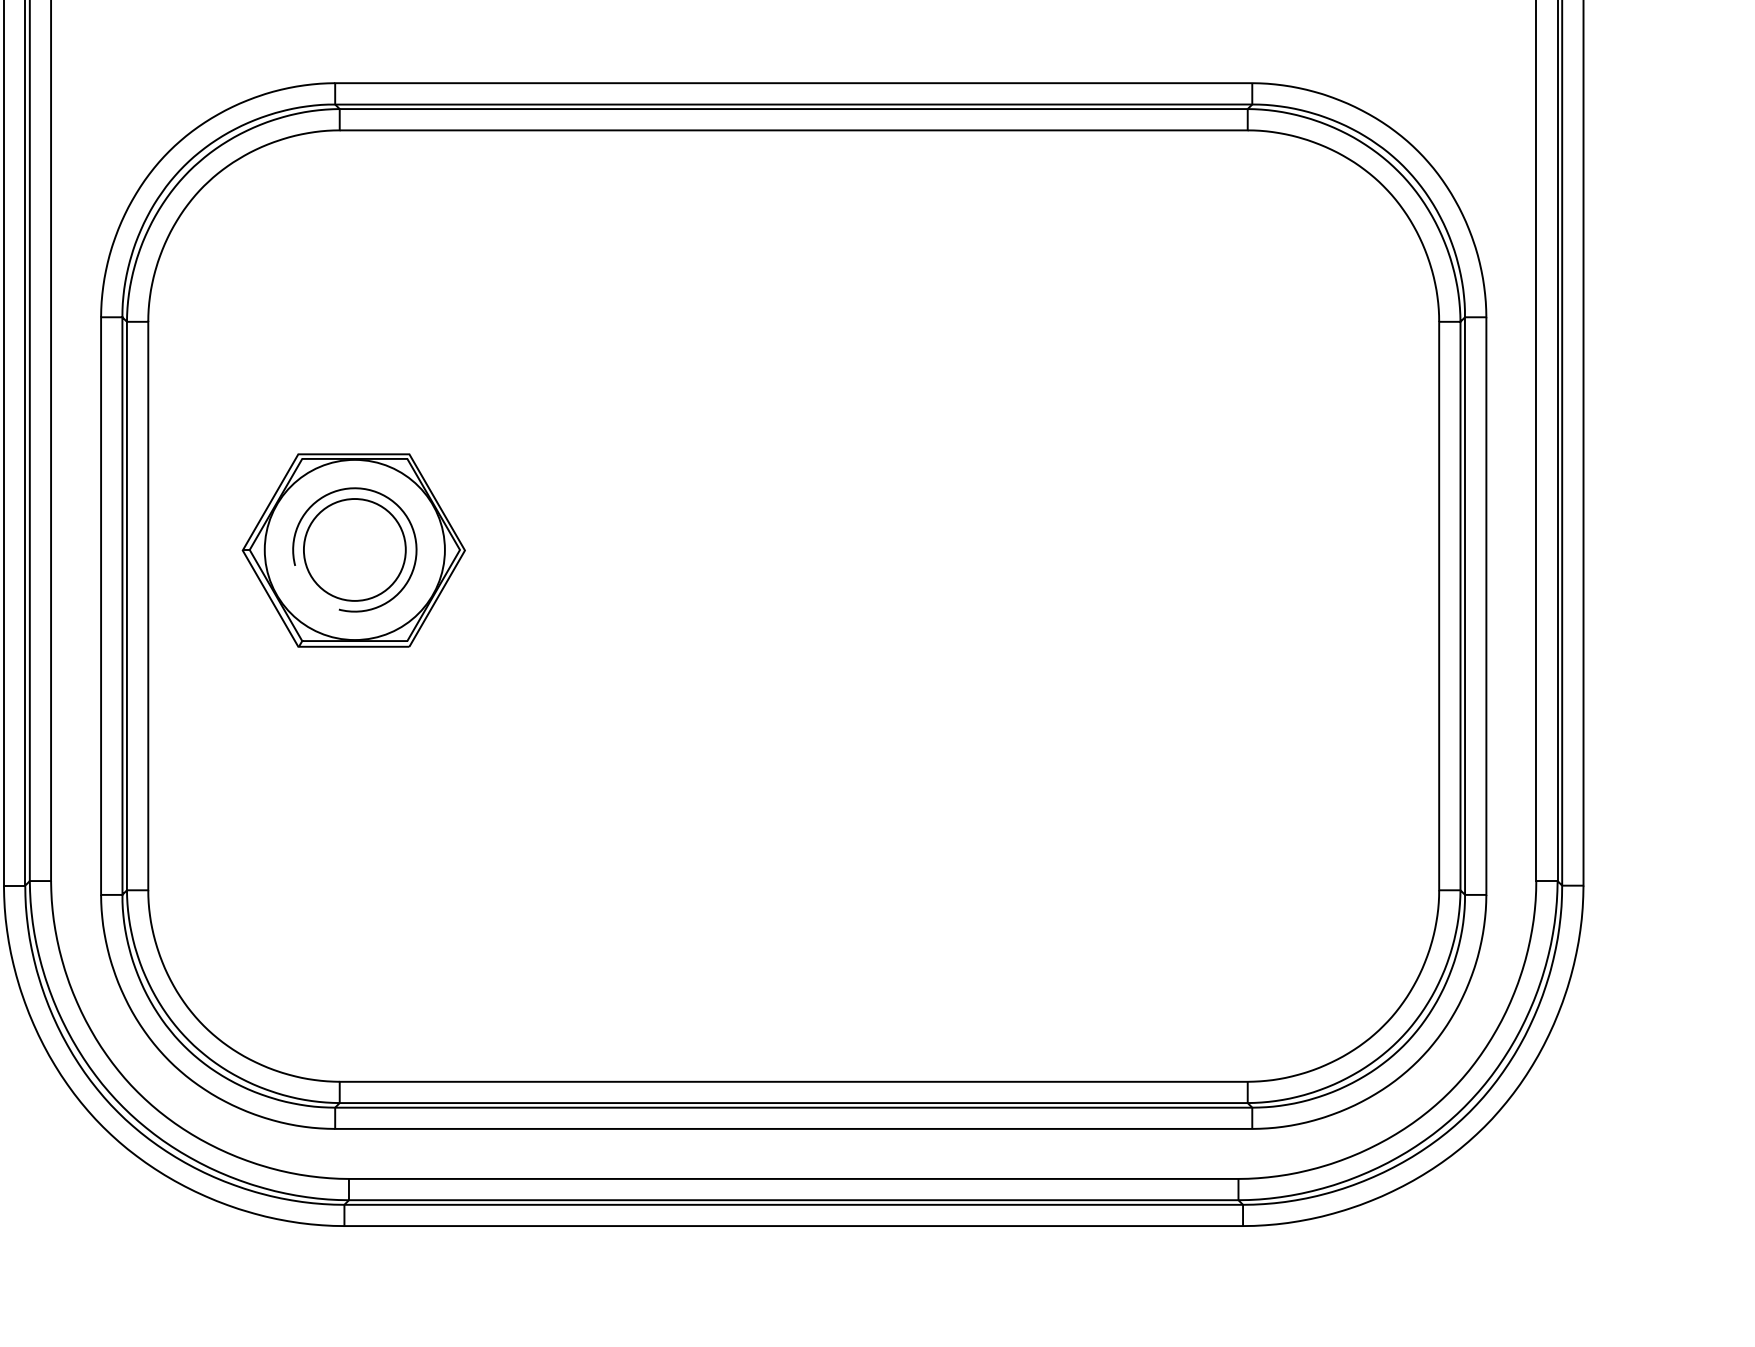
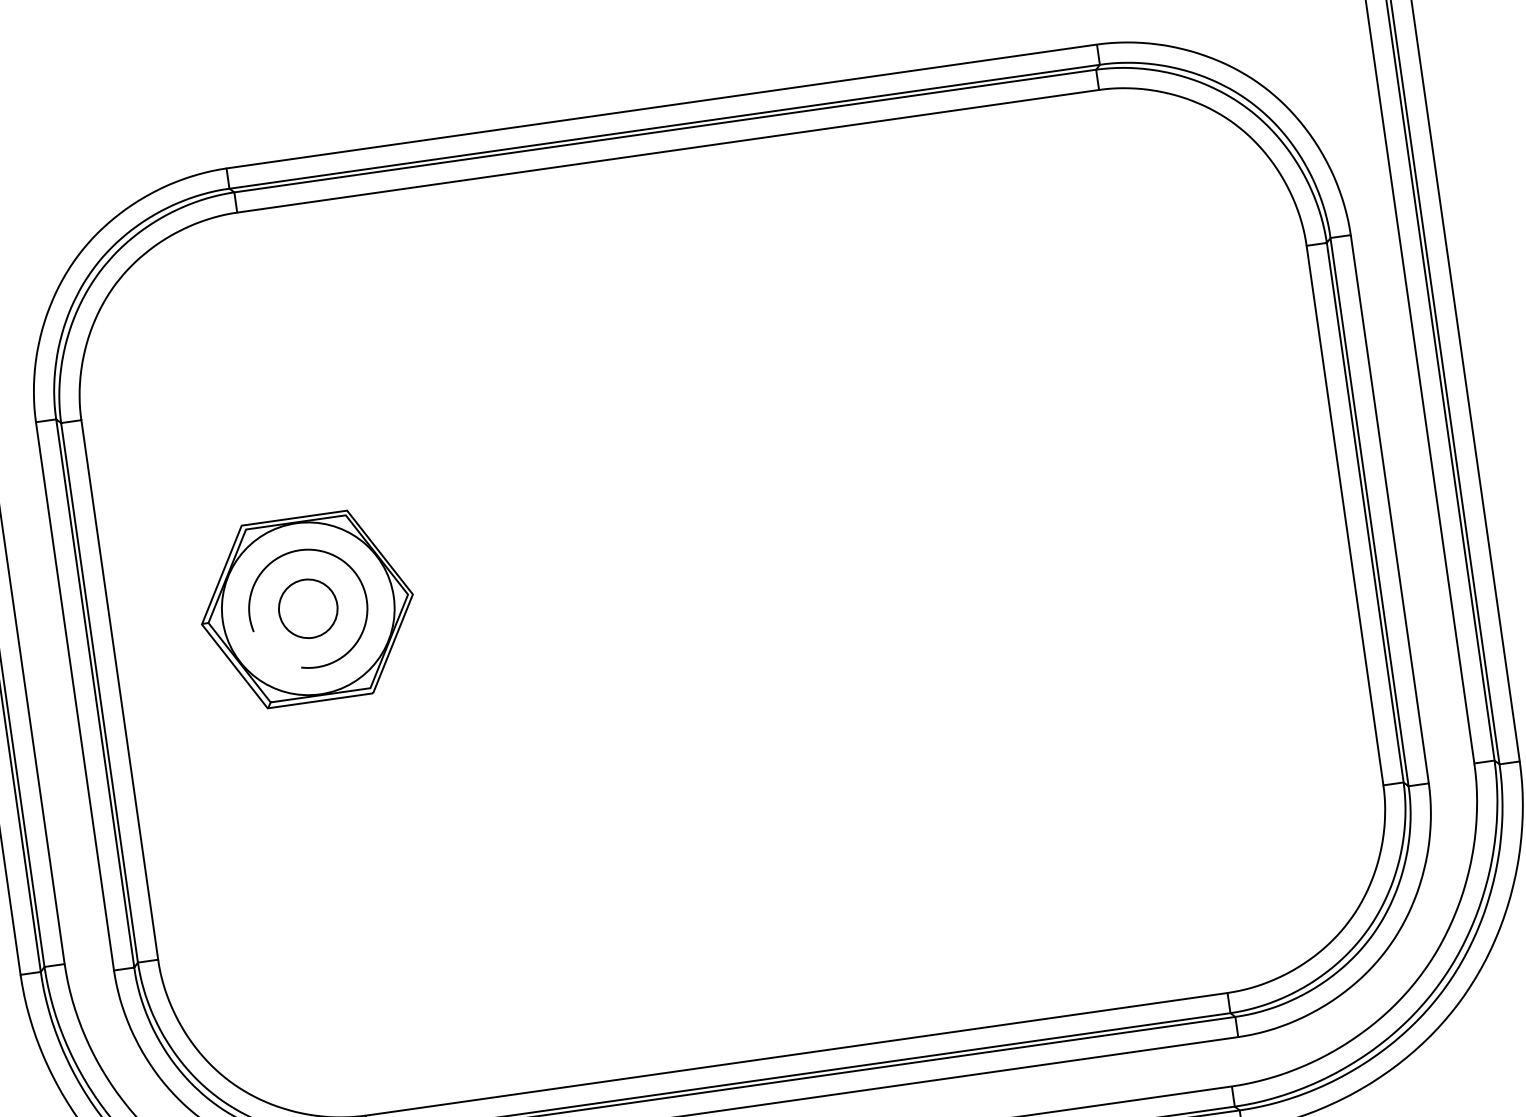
circle: (354, 549) -> (307, 608), size x0.6

